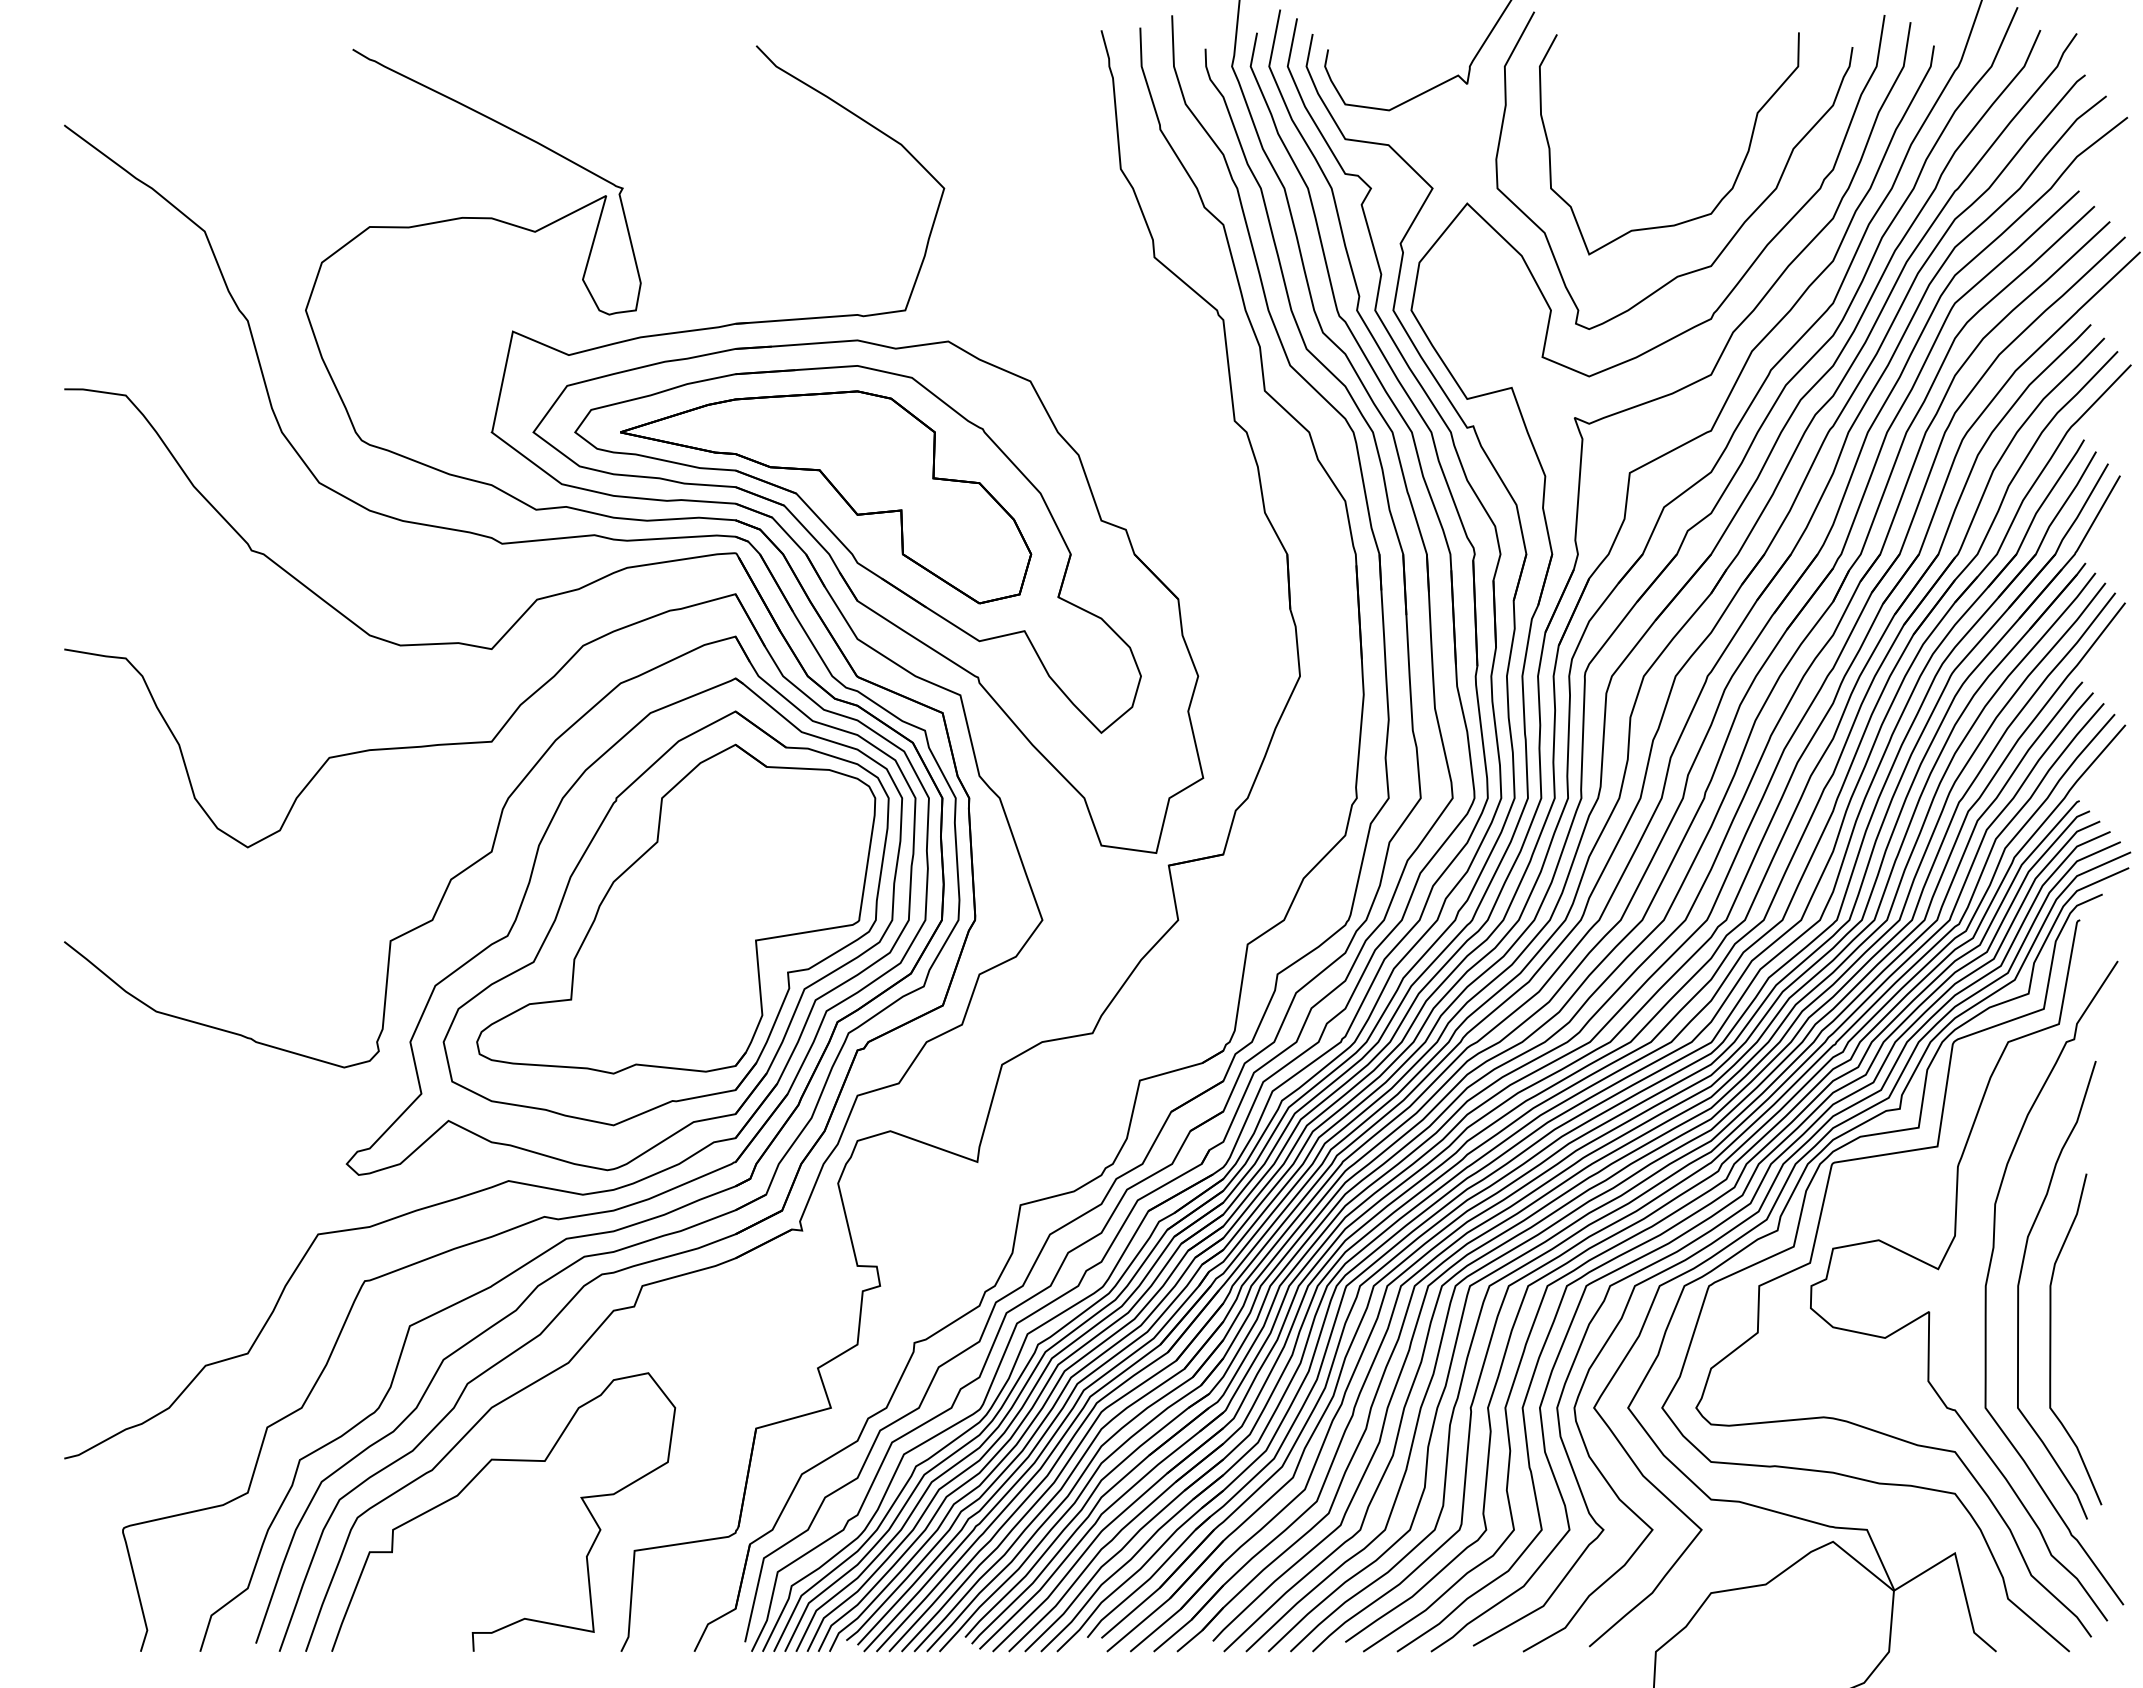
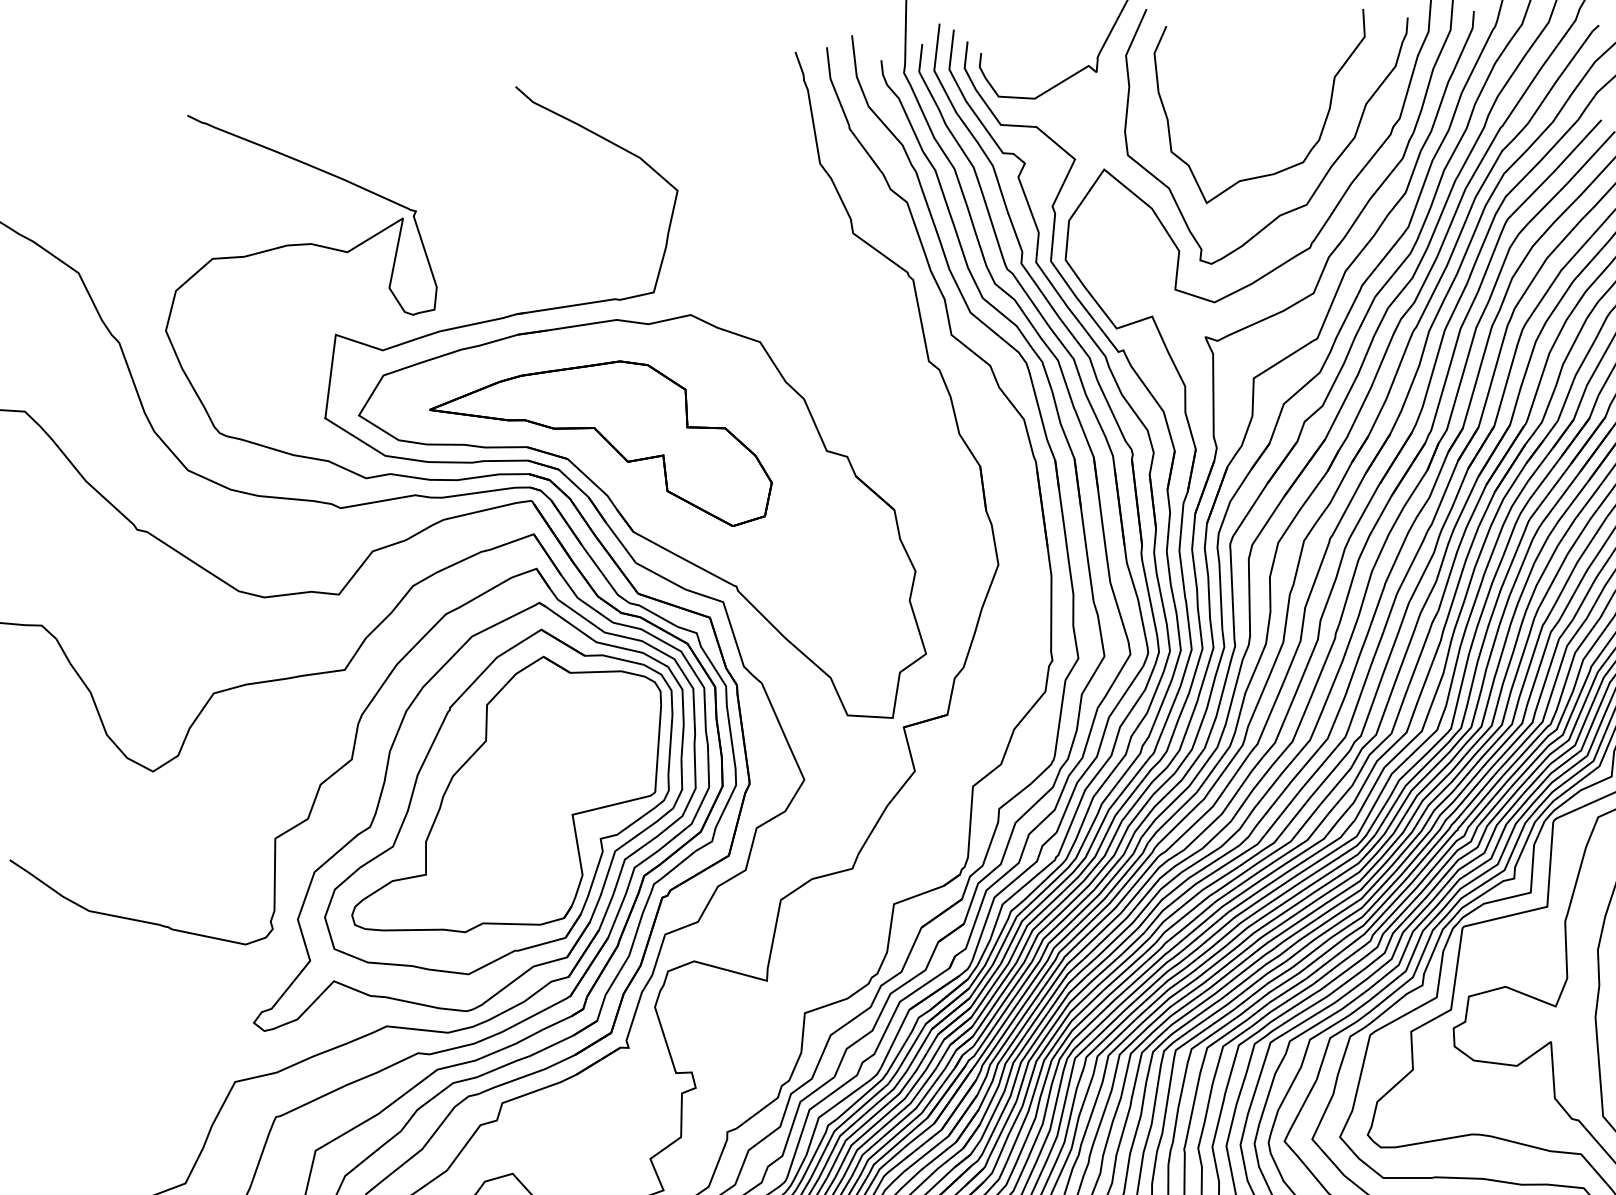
part: (857, 549) -> (630, 490), removed

